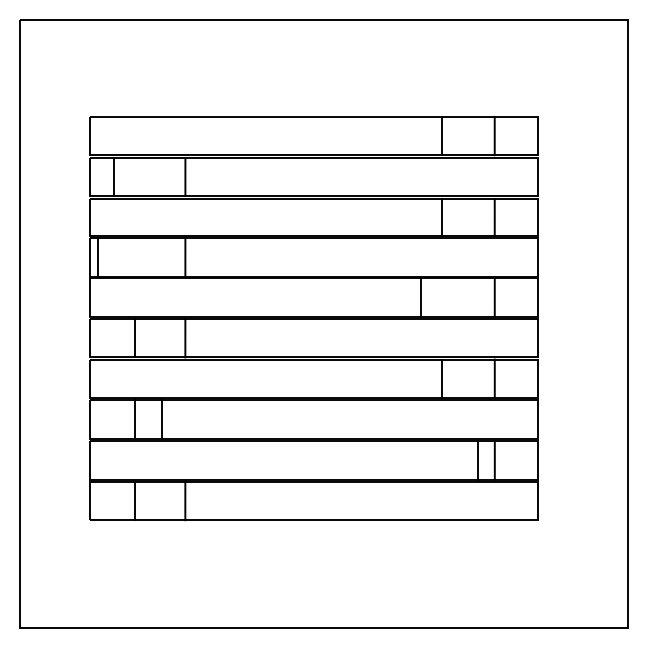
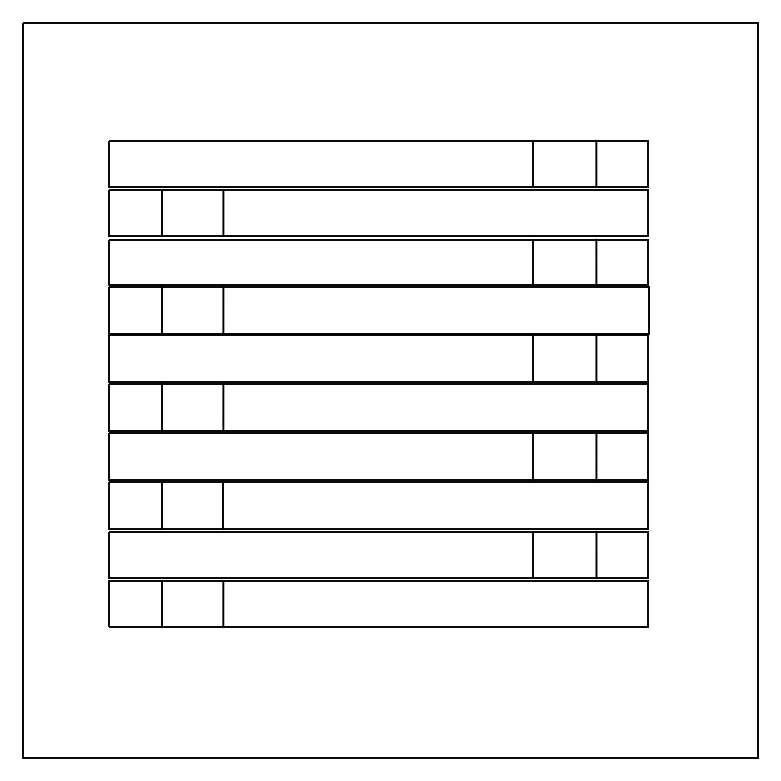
line: (114, 176) -> (162, 212), moved
line: (98, 257) -> (162, 310), moved
line: (421, 297) -> (533, 358), moved
line: (162, 419) -> (223, 505), moved
line: (478, 460) -> (533, 554), moved

